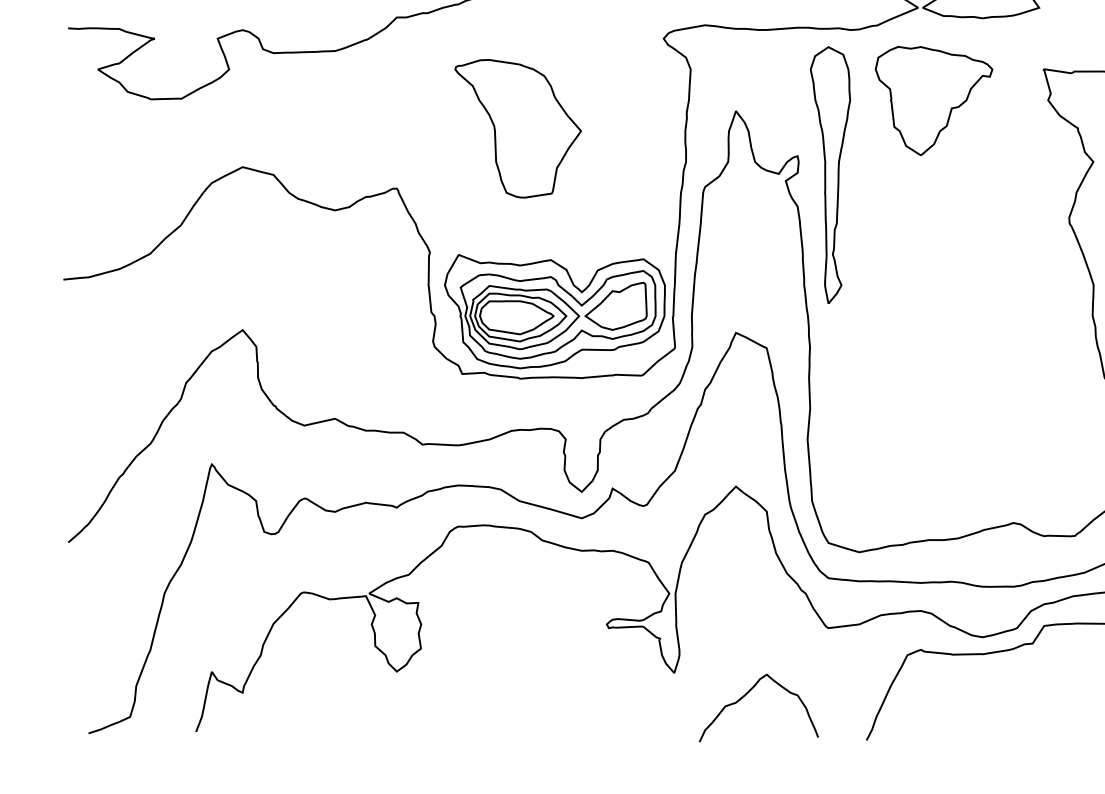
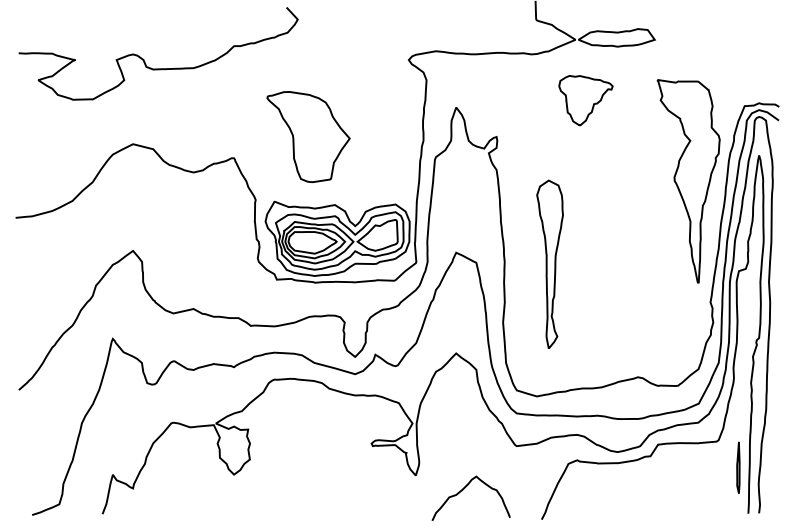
part: (933, 100) -> (585, 100), size x0.7
part: (518, 127) -> (308, 136), moved
part: (829, 173) -> (549, 263), moved

